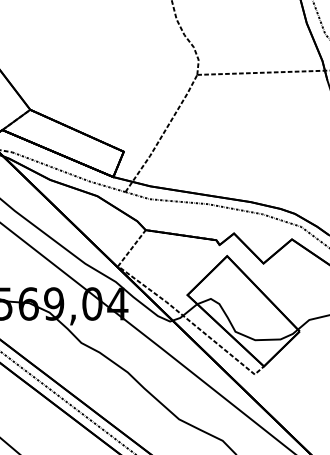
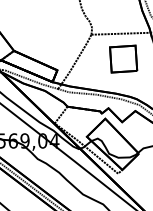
part: (266, 126) -> (123, 58), added

